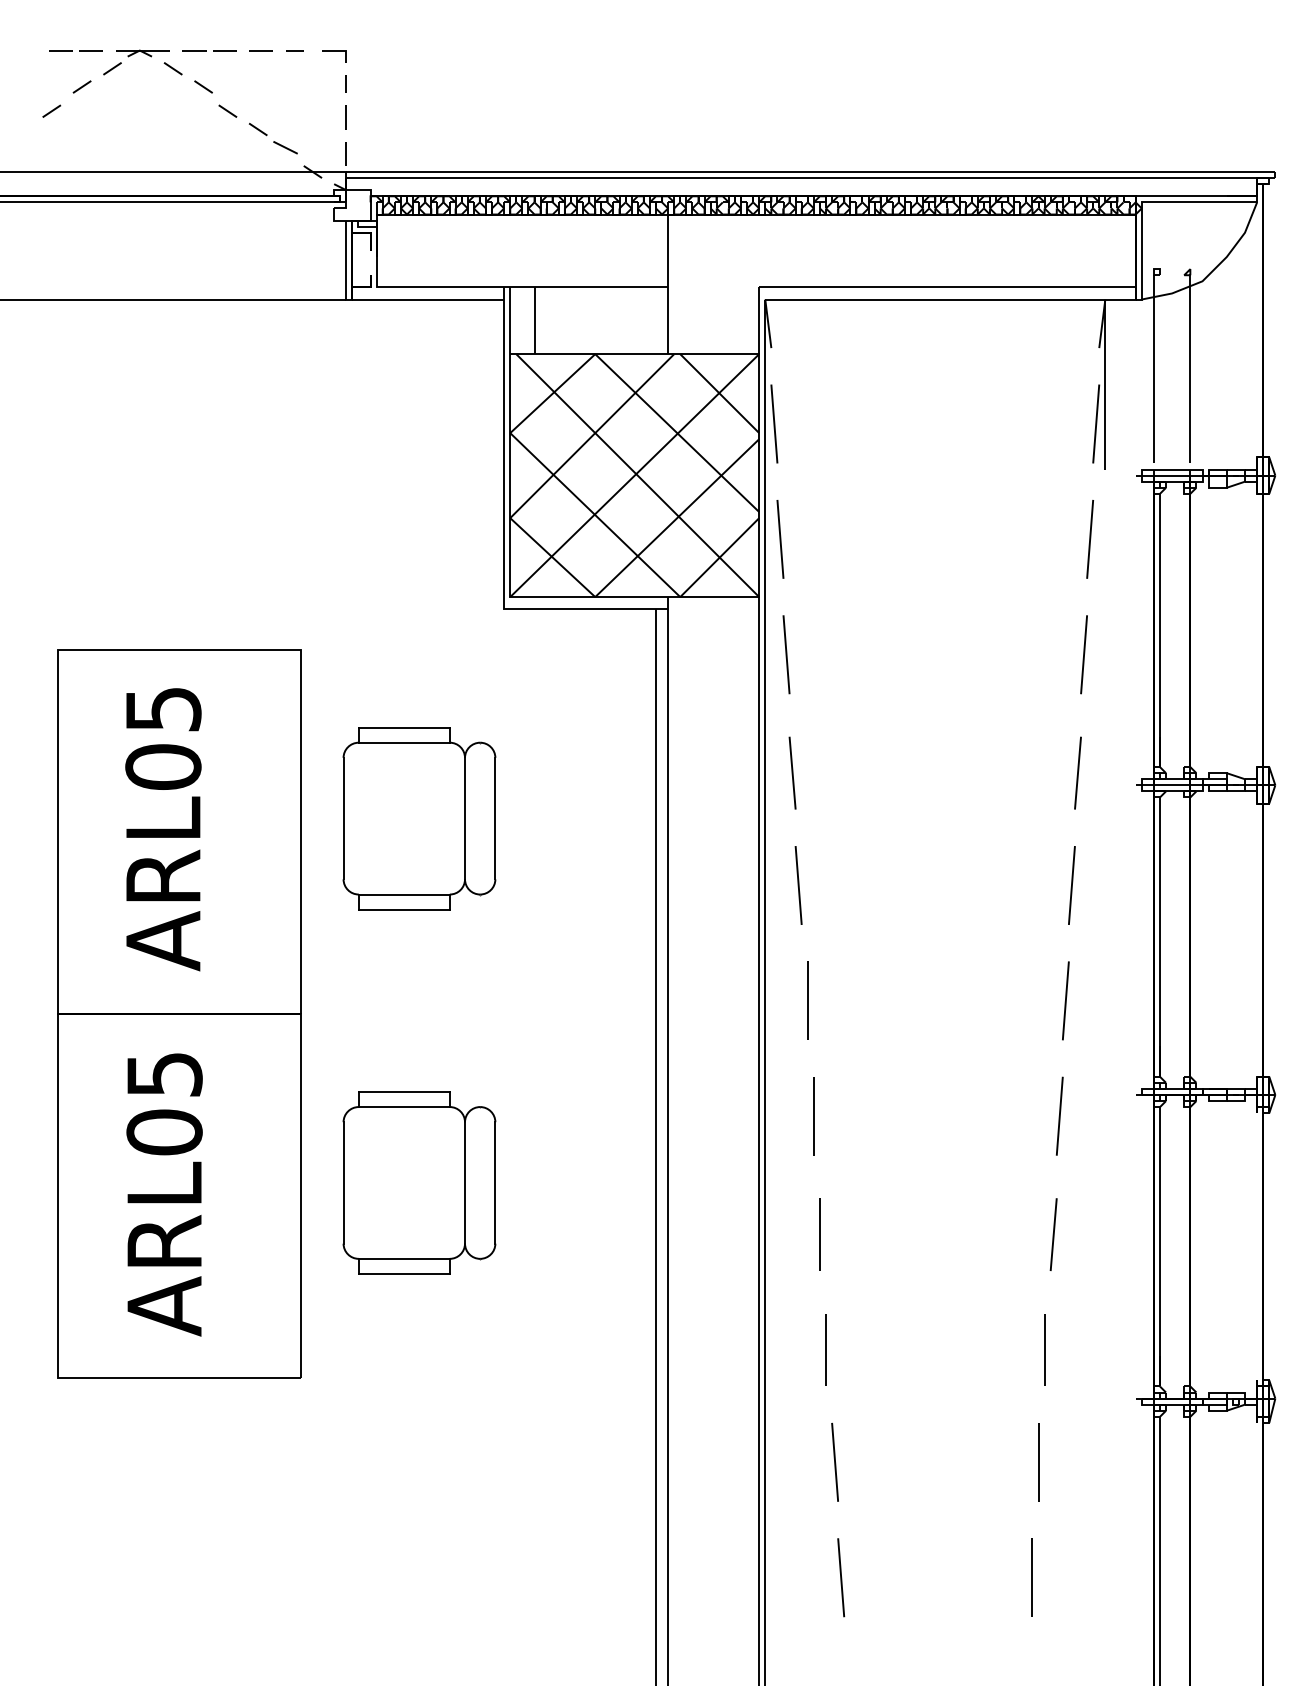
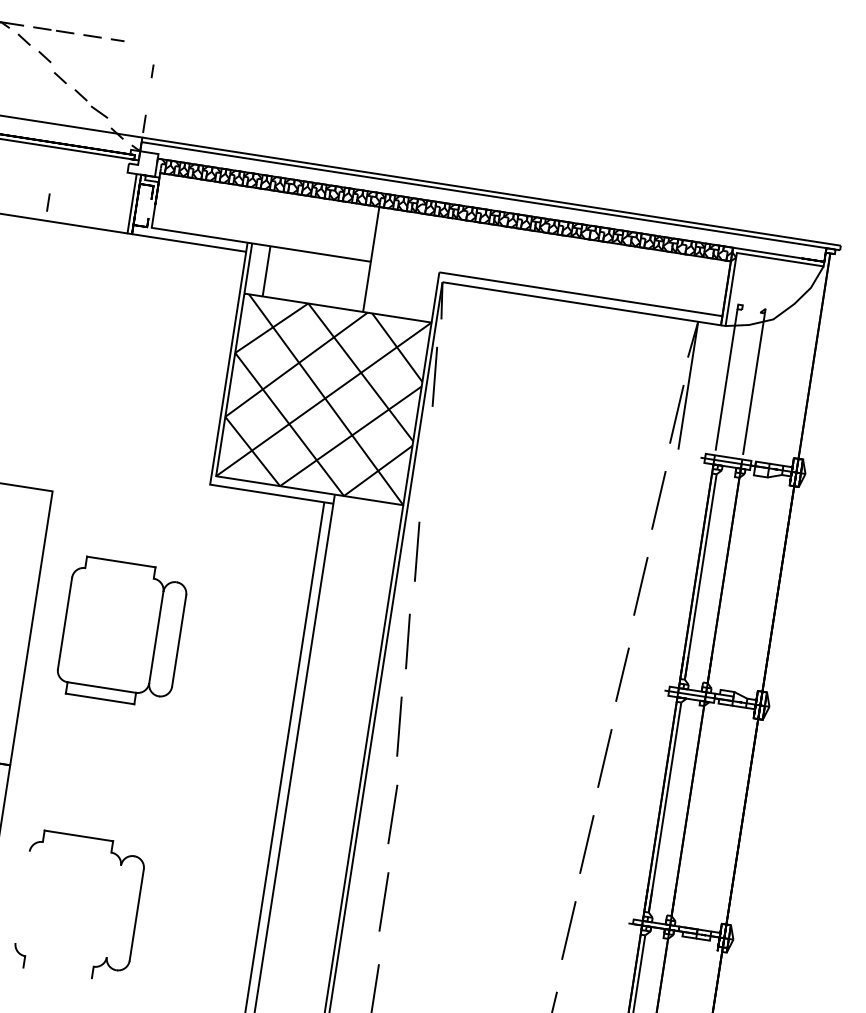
line: (334, 51) -> (147, 45), removed
line: (345, 117) -> (47, 202), moved
line: (780, 539) -> (426, 464), removed
line: (403, 742) -> (118, 573), removed
line: (403, 1107) -> (76, 847), removed
line: (343, 1182) -> (22, 896), removed
line: (465, 1182) -> (114, 911), removed
line: (403, 1258) -> (58, 961), removed
line: (403, 1274) -> (57, 973), removed

